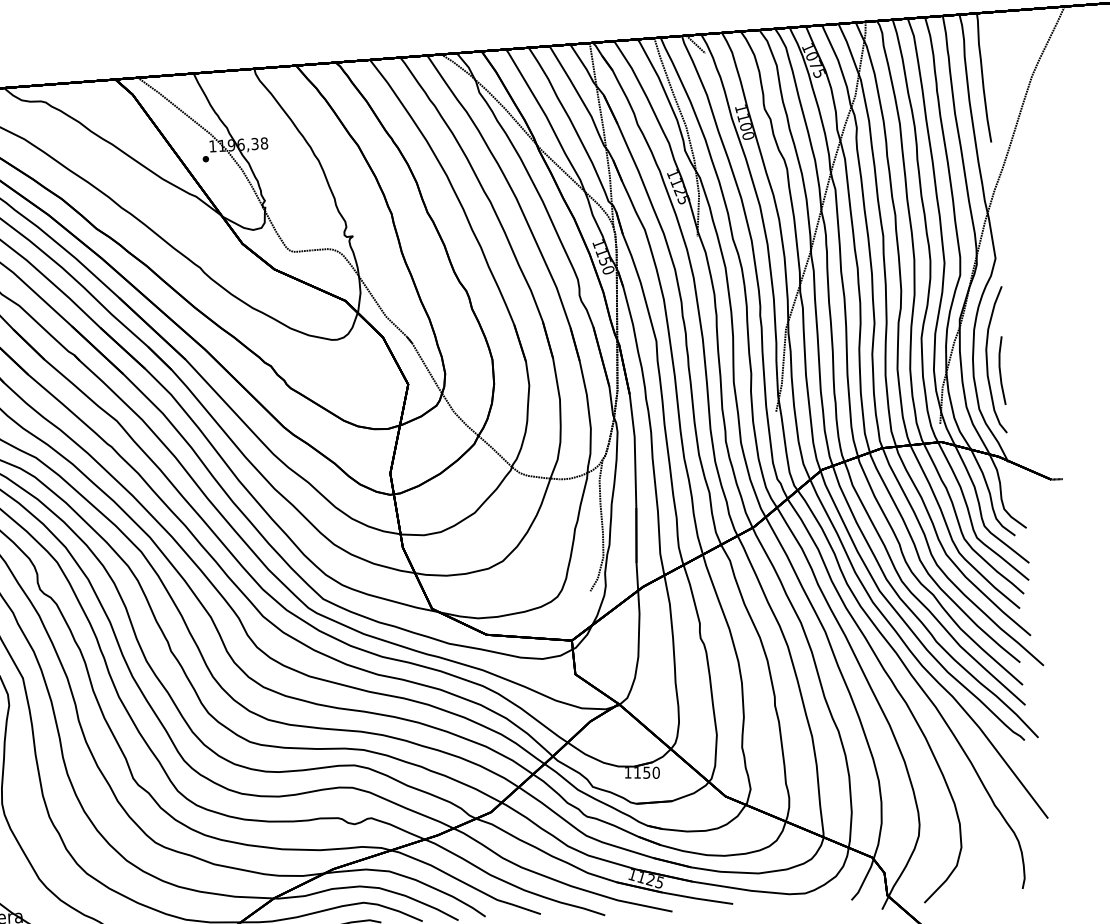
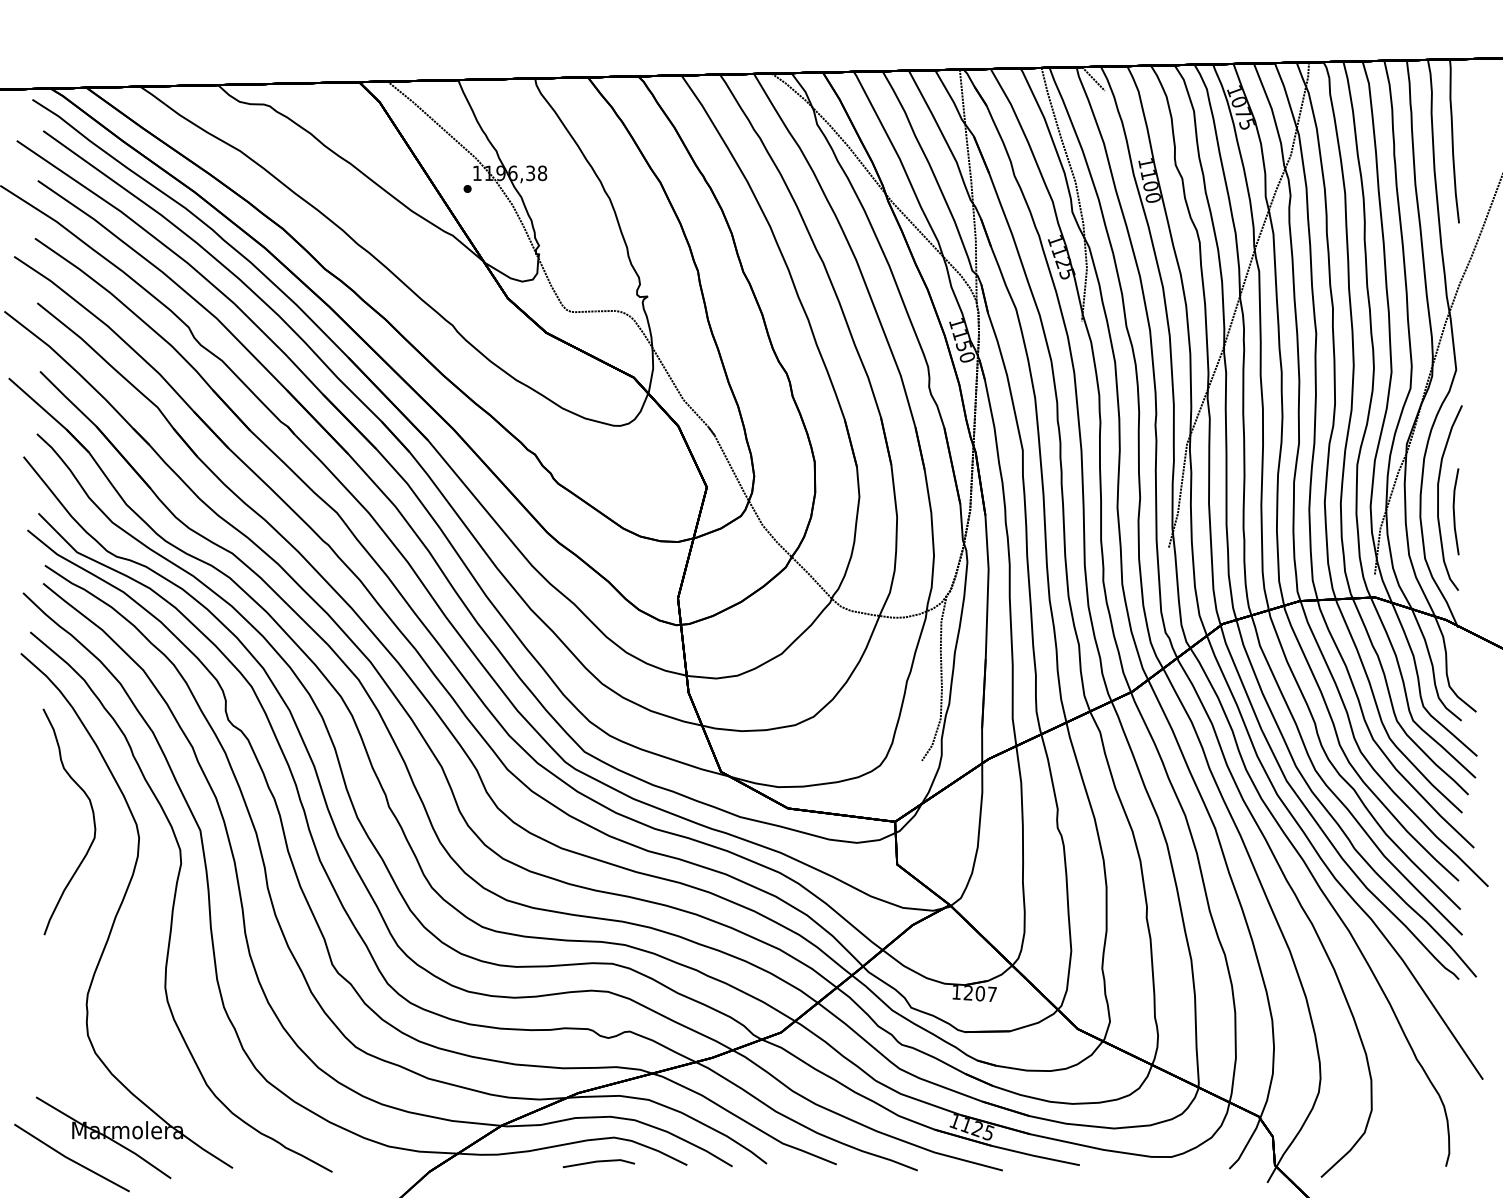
text: (646, 772) -> (979, 993), 1150 -> 1207

